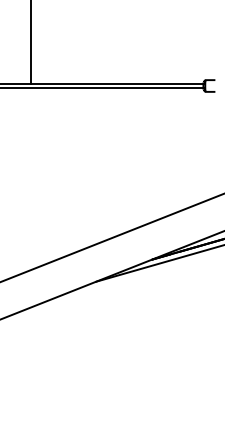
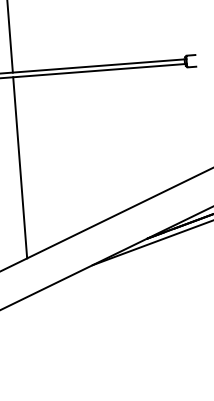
line: (31, 179) -> (20, 168), added

